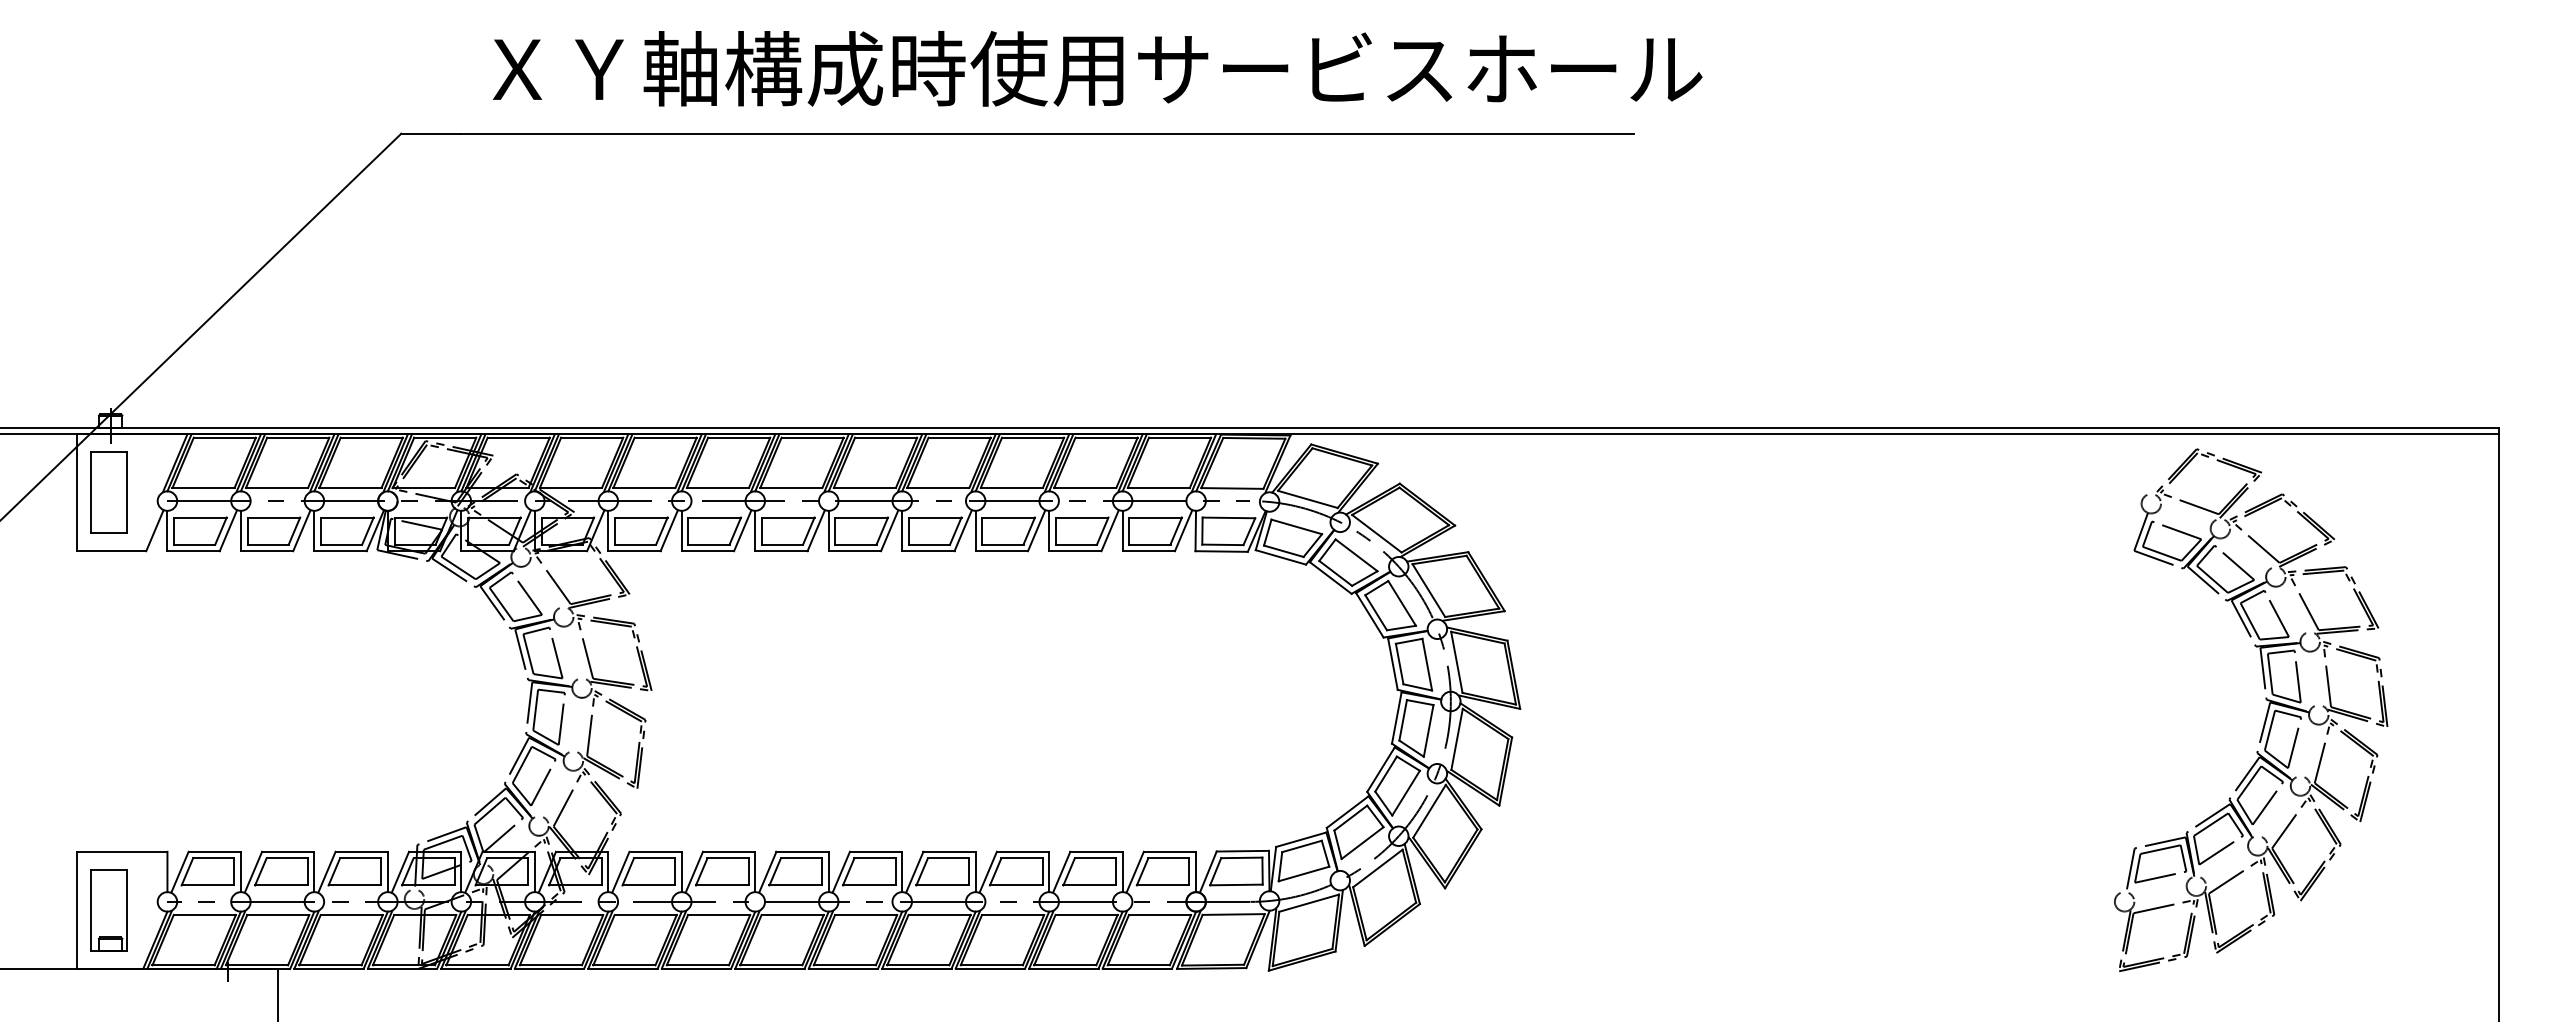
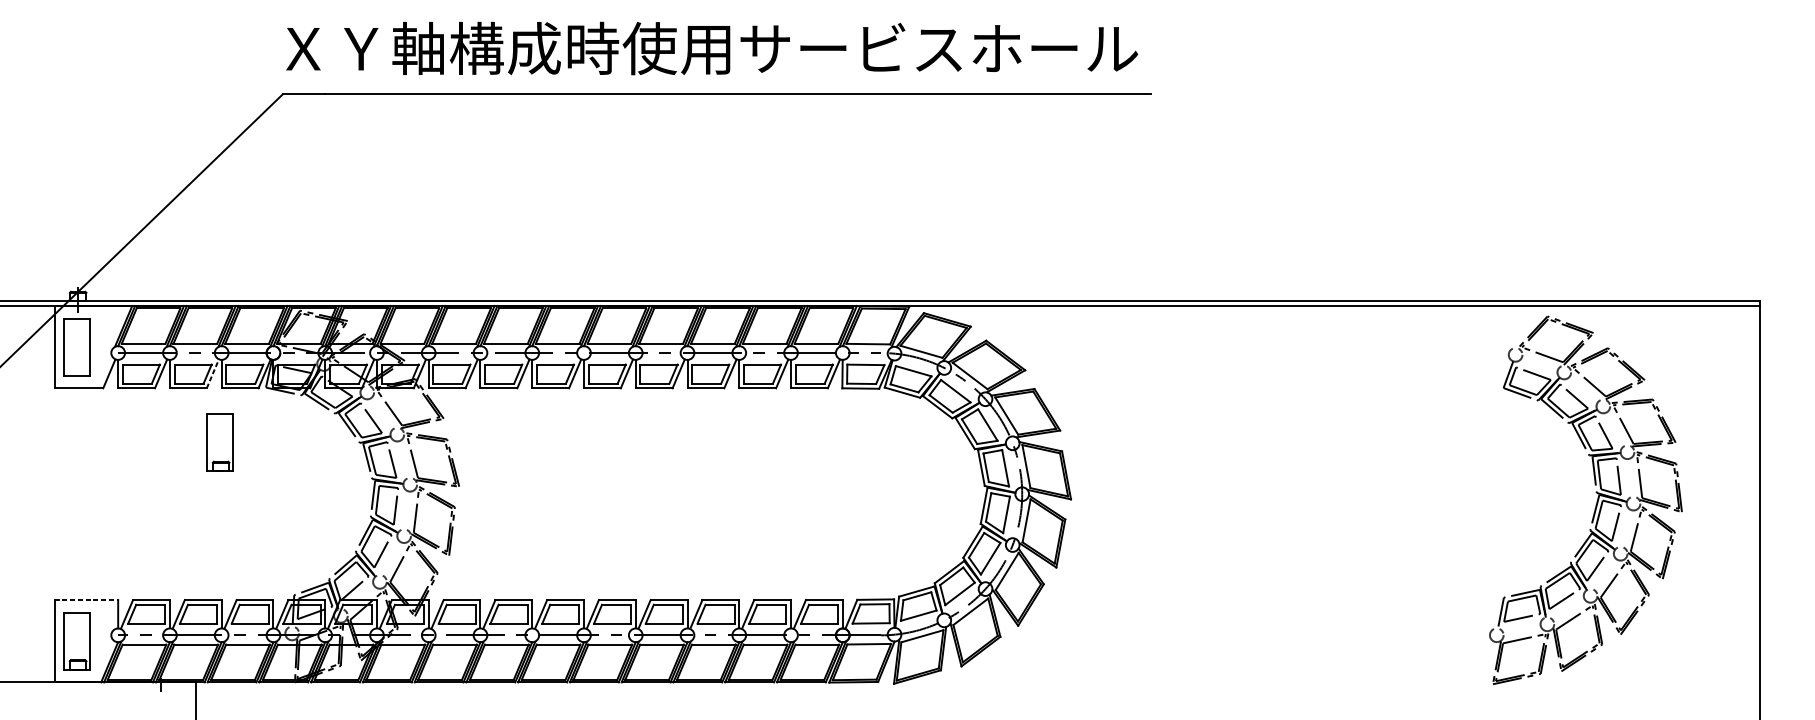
text: (1097, 68) -> (712, 48), moved
line: (301, 531) -> (212, 374), solid -> dashed
part: (311, 628) -> (219, 442), added
line: (122, 851) -> (86, 599), solid -> dashed

